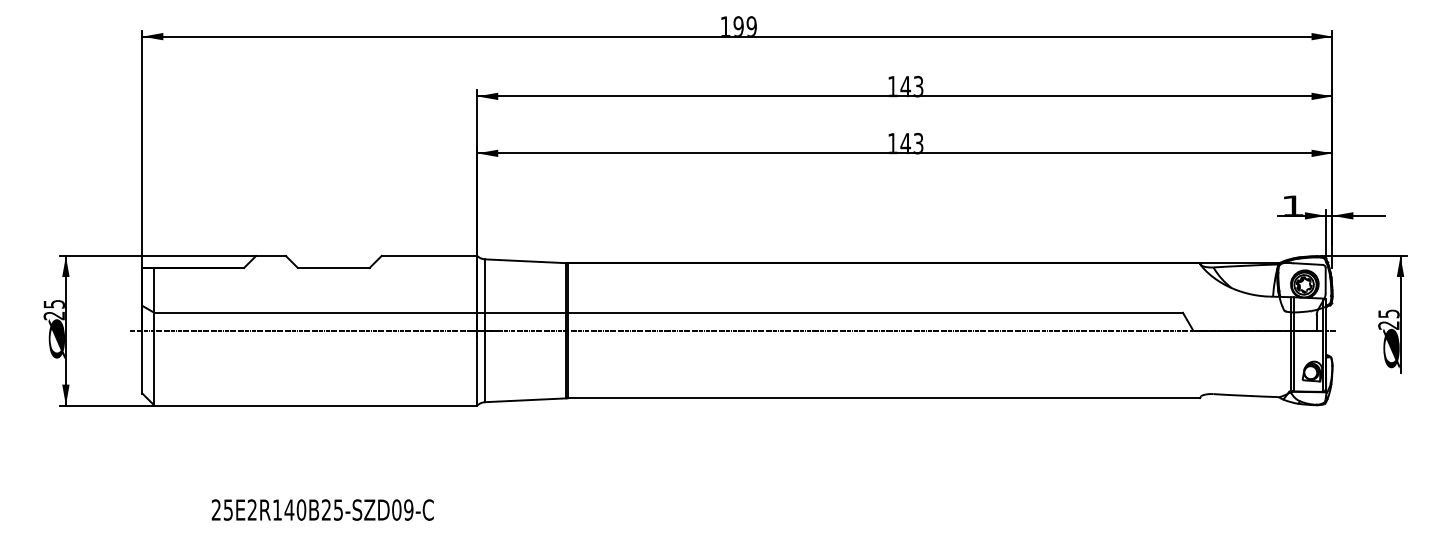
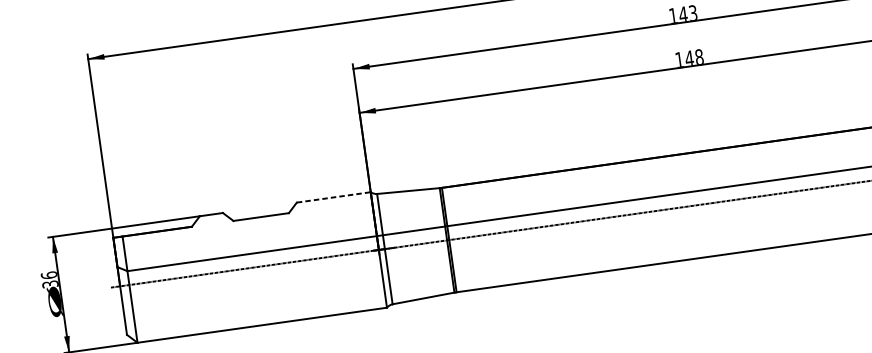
text: (918, 143) -> (699, 57), 143 -> 148
line: (429, 256) -> (333, 197), solid -> dashed
text: (53, 309) -> (49, 279), 25 -> 36

